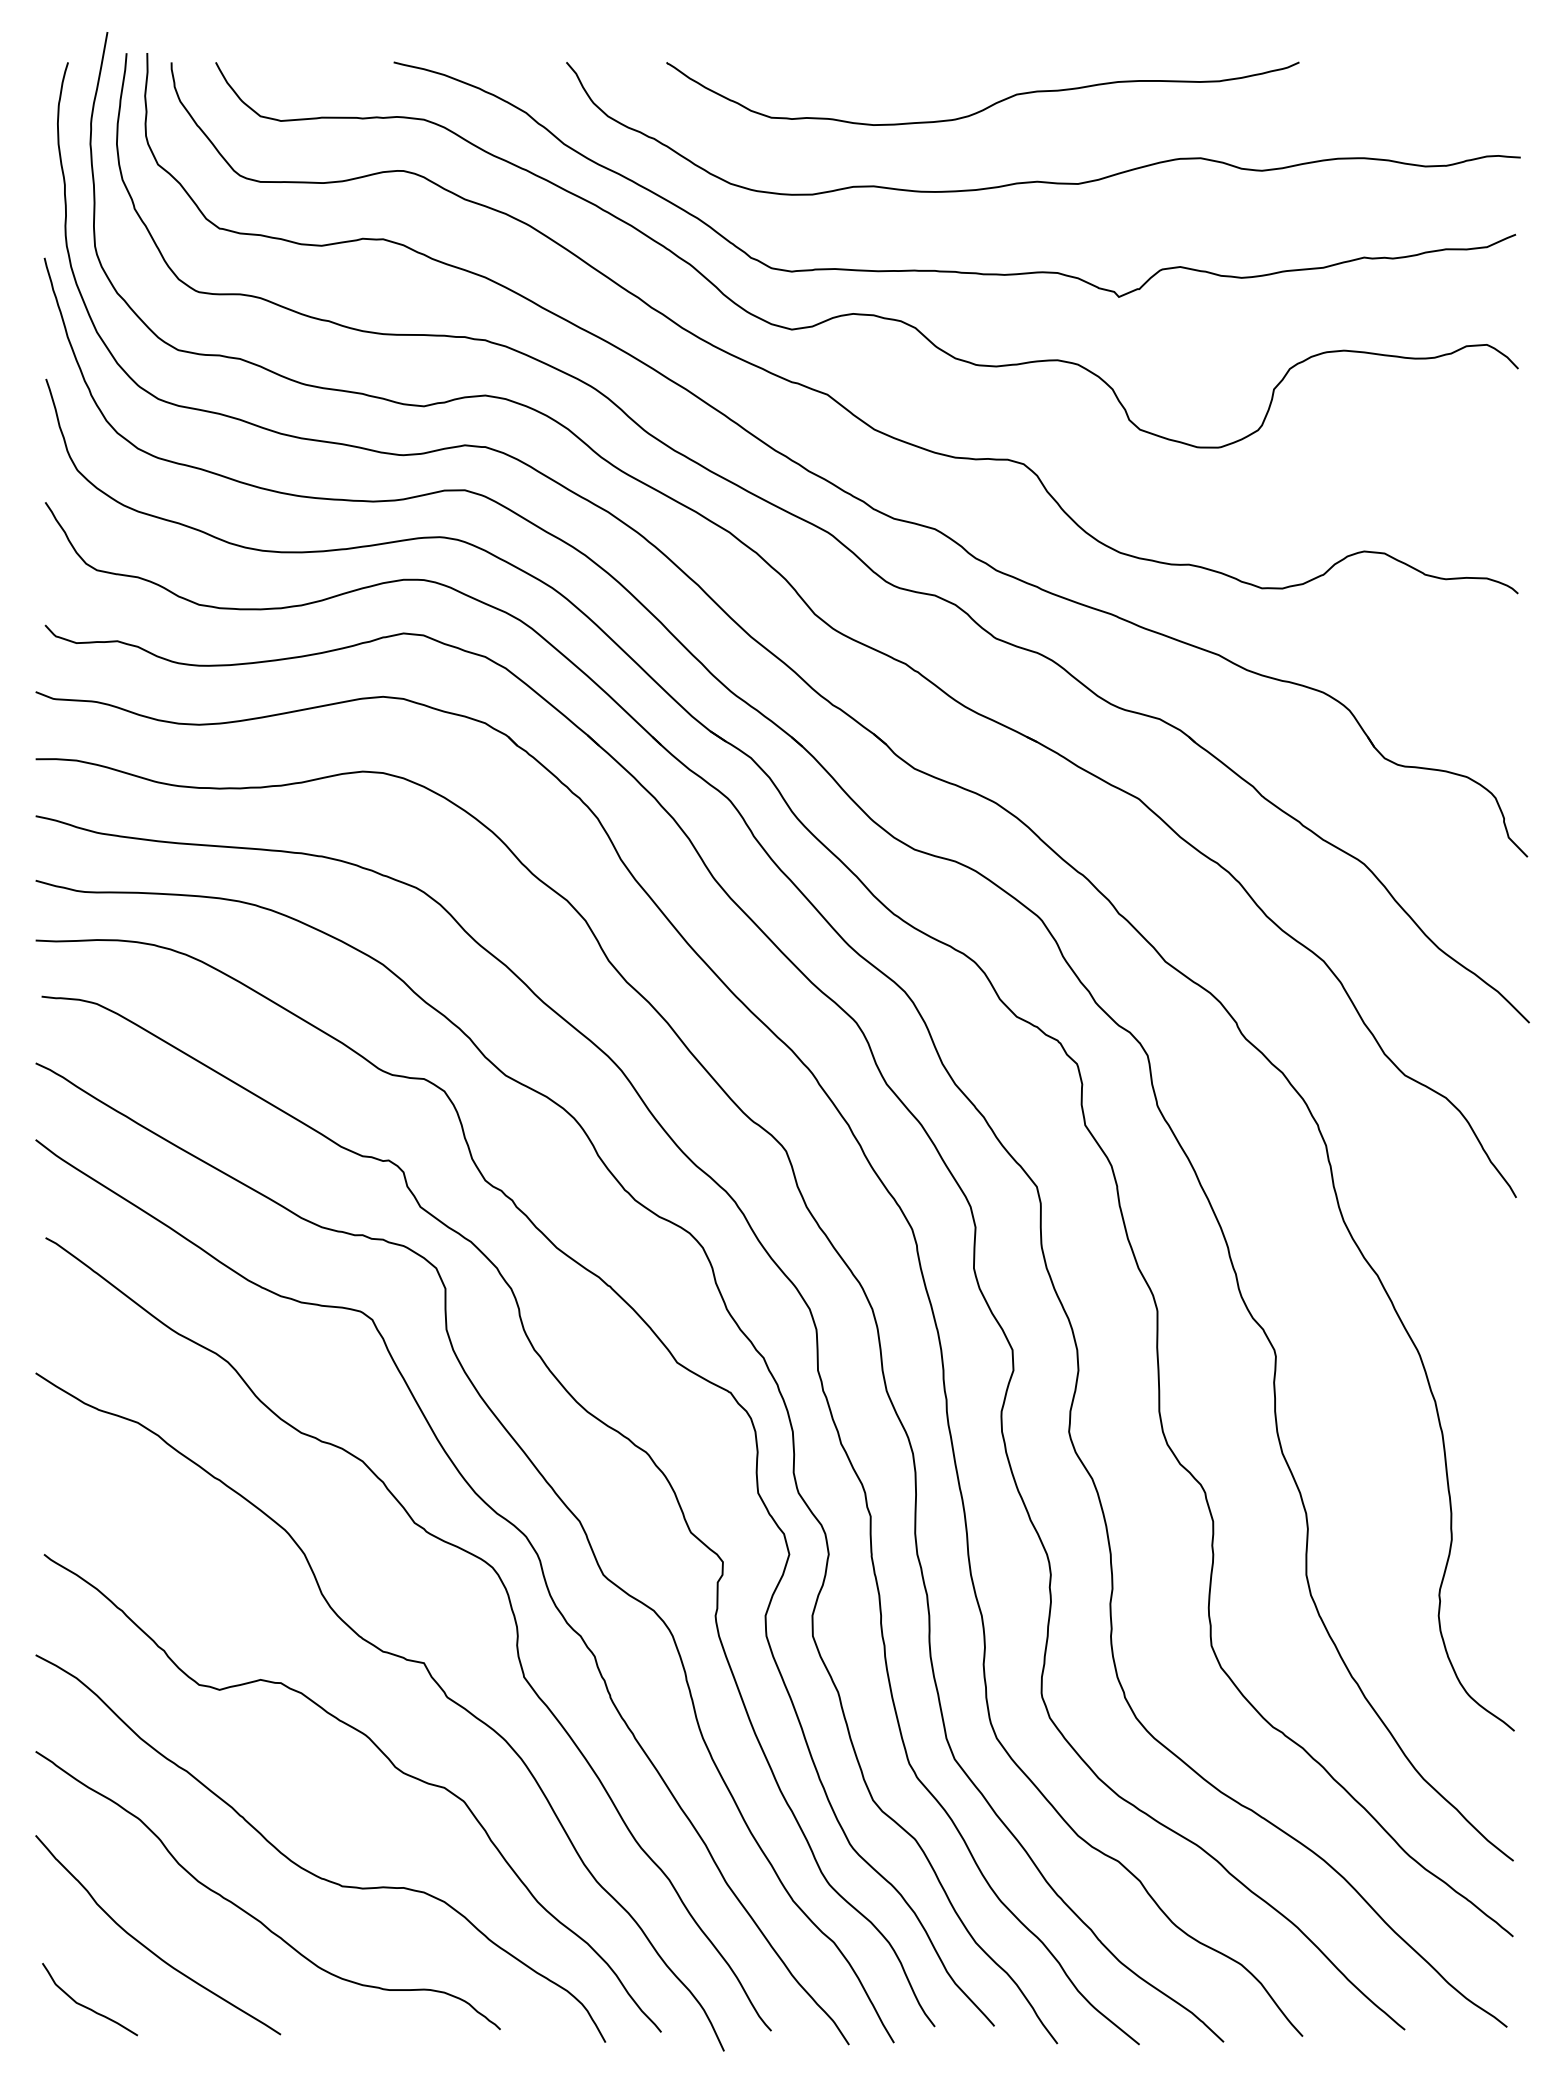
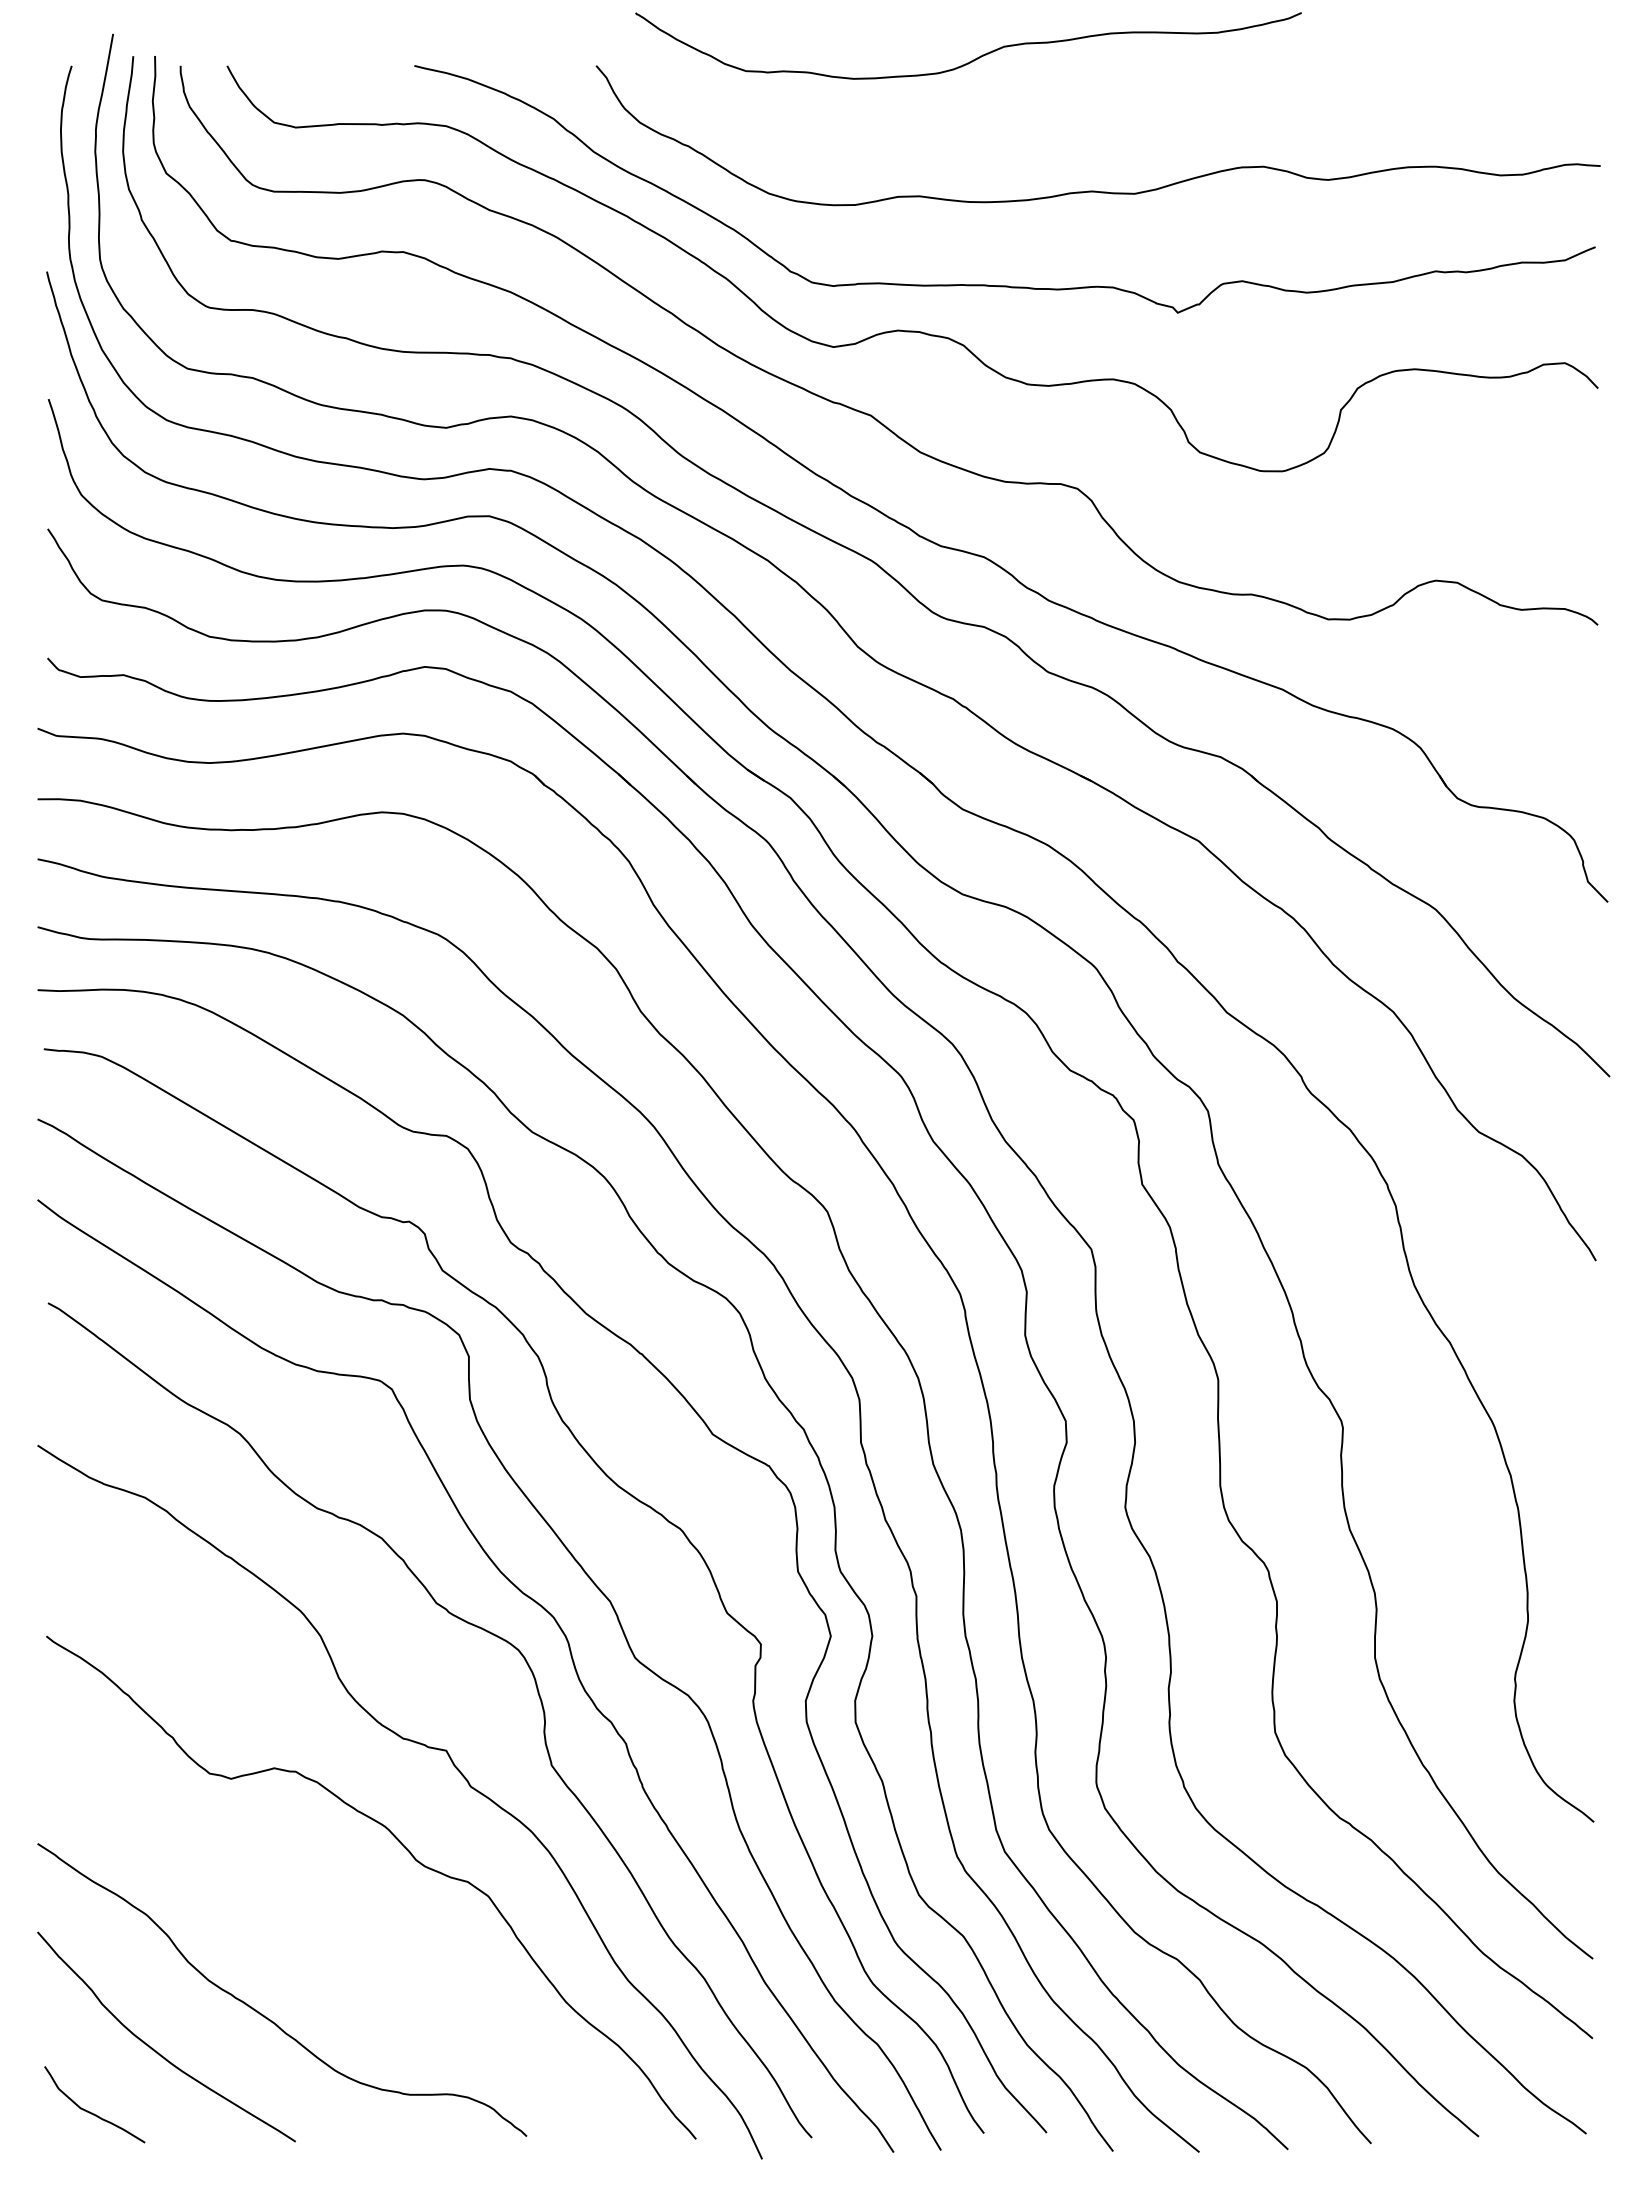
curve: (989, 105) -> (975, 58), moved
curve: (309, 1871) -> (325, 1969), removed

